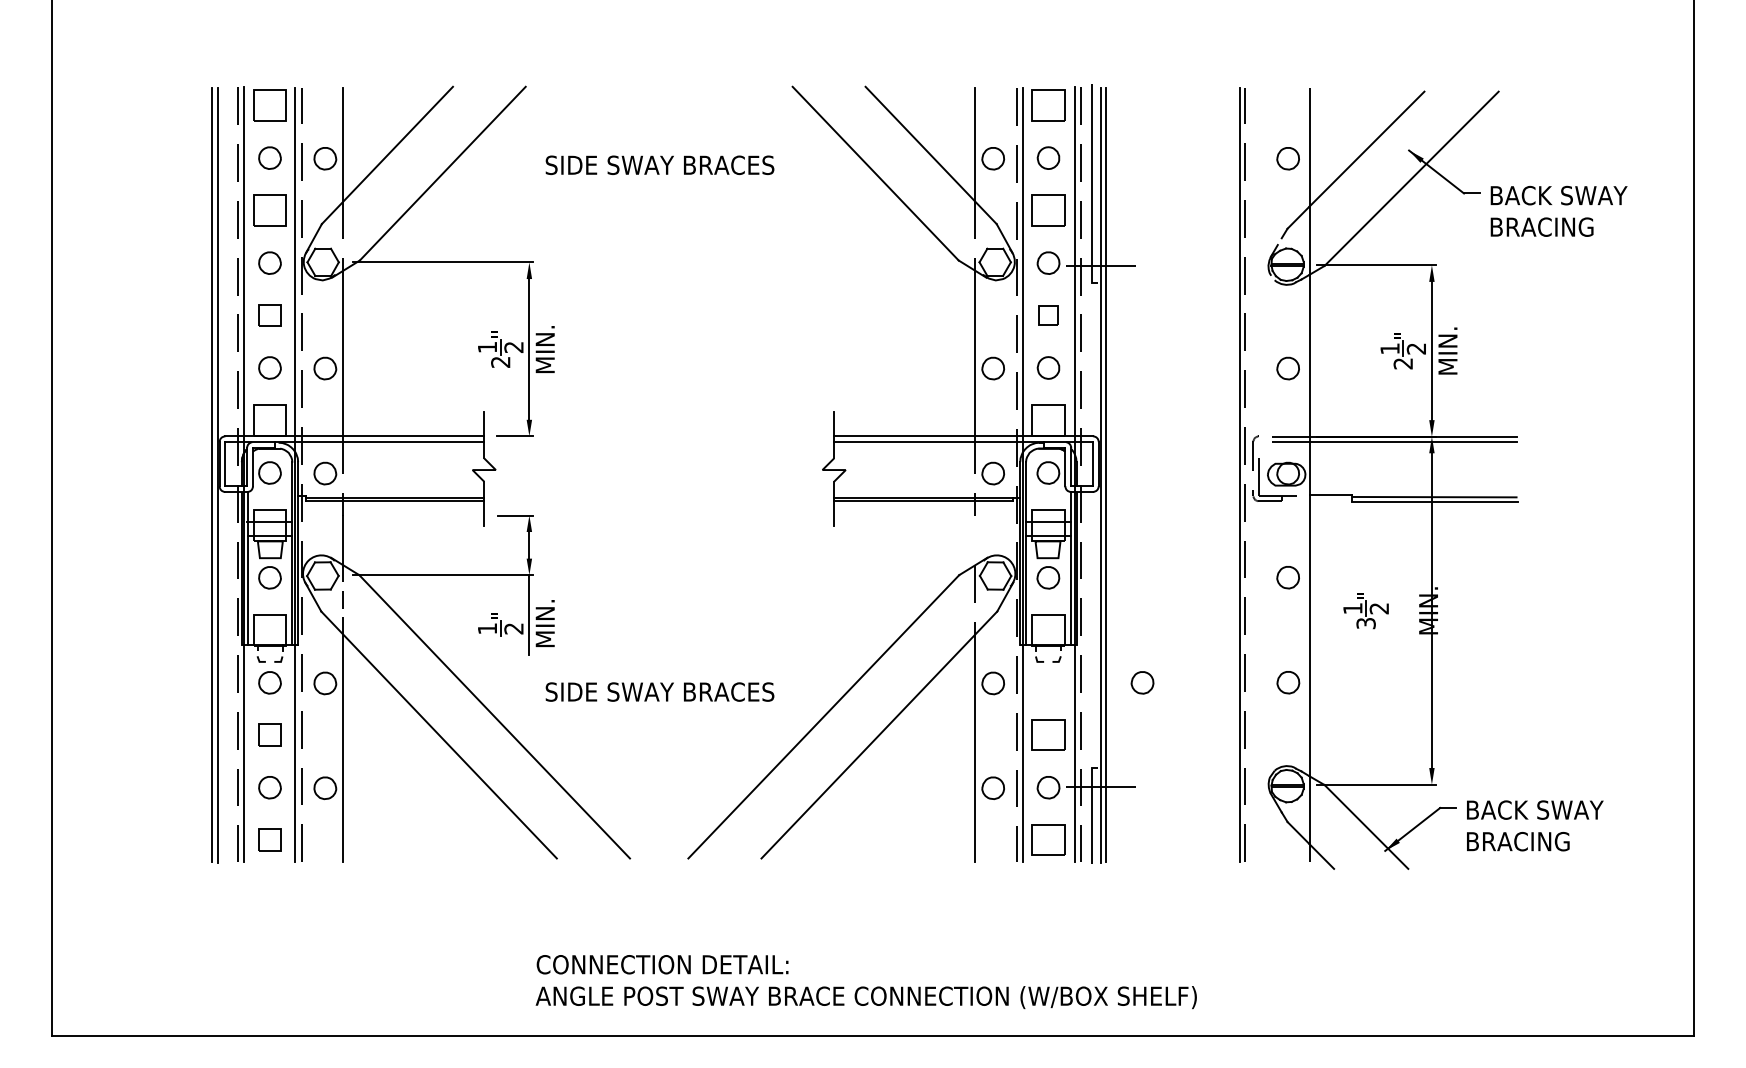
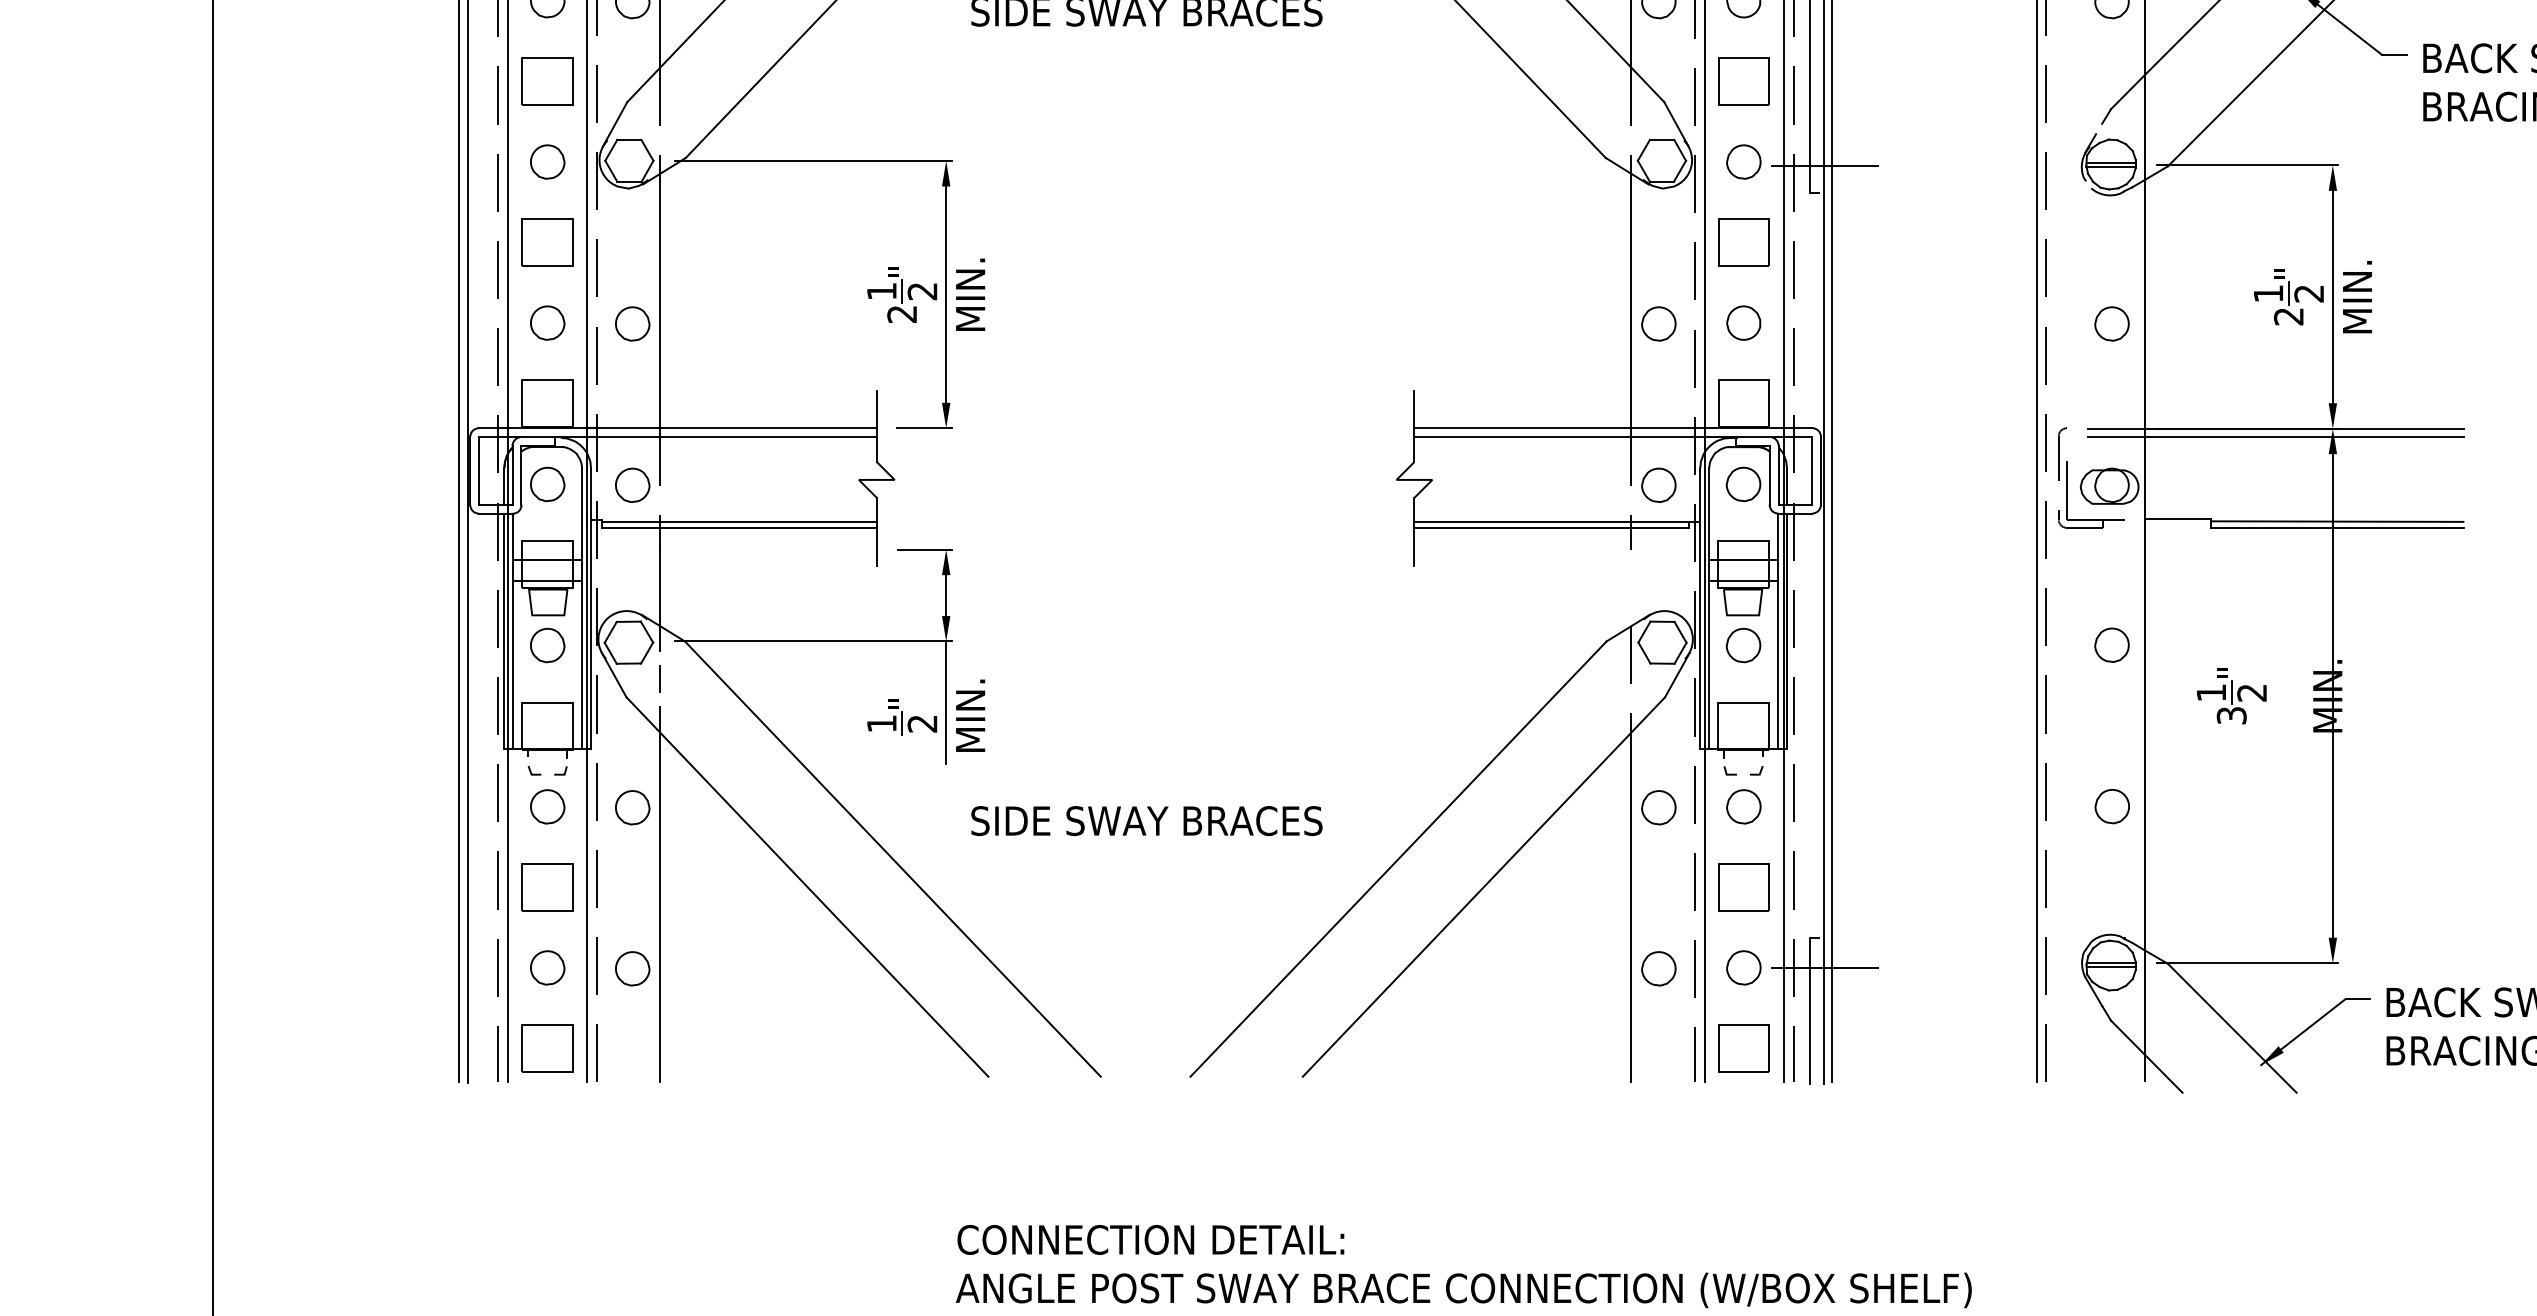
part: (269, 315) -> (546, 242), size x1.43
part: (1048, 315) -> (1743, 242), size x1.67
part: (1142, 682) -> (1743, 806), moved
part: (269, 734) -> (546, 886), size x1.43
part: (269, 839) -> (546, 1047), size x1.43

